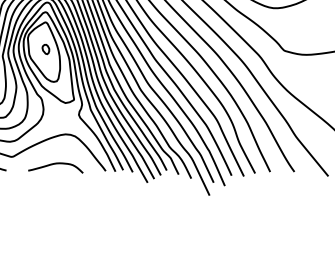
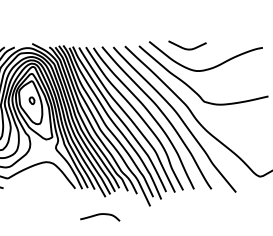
curve: (56, 165) -> (100, 215), moved

